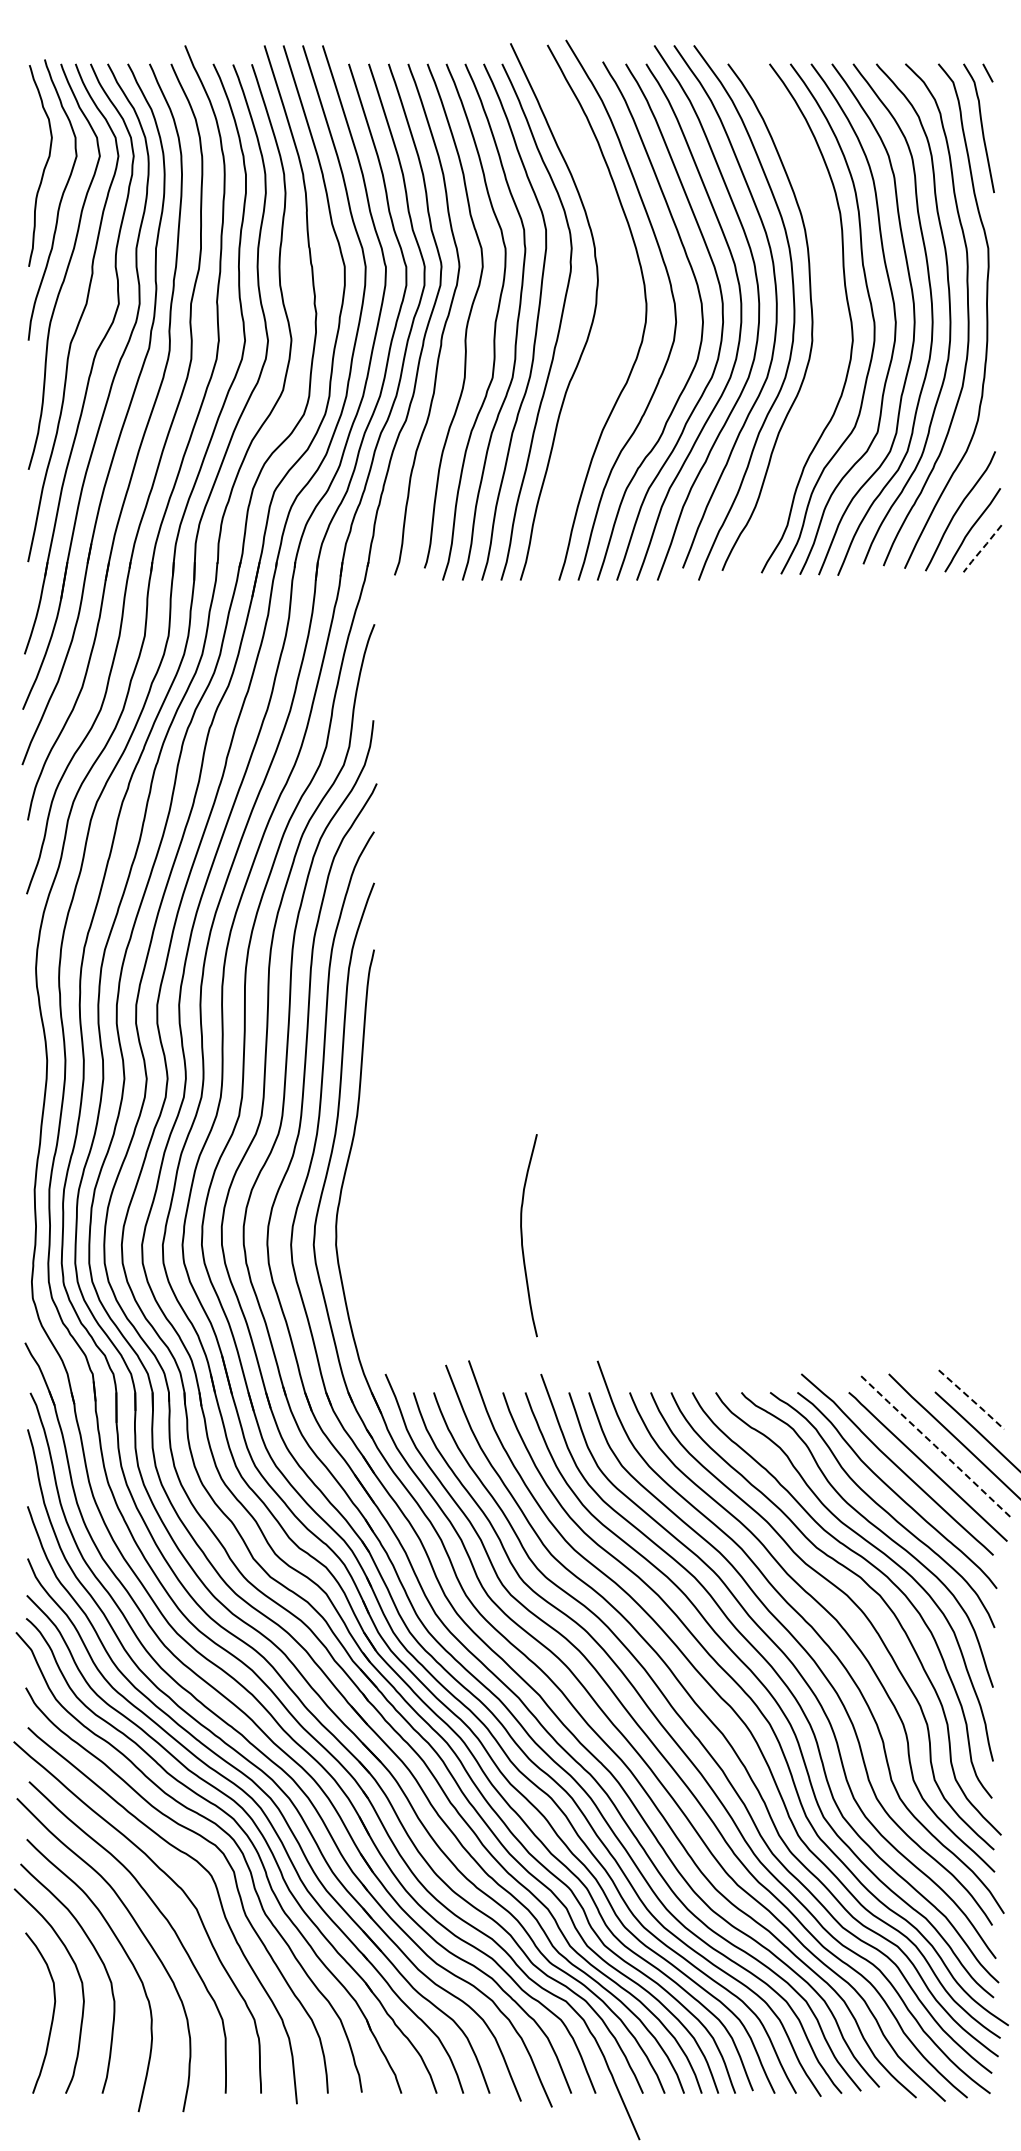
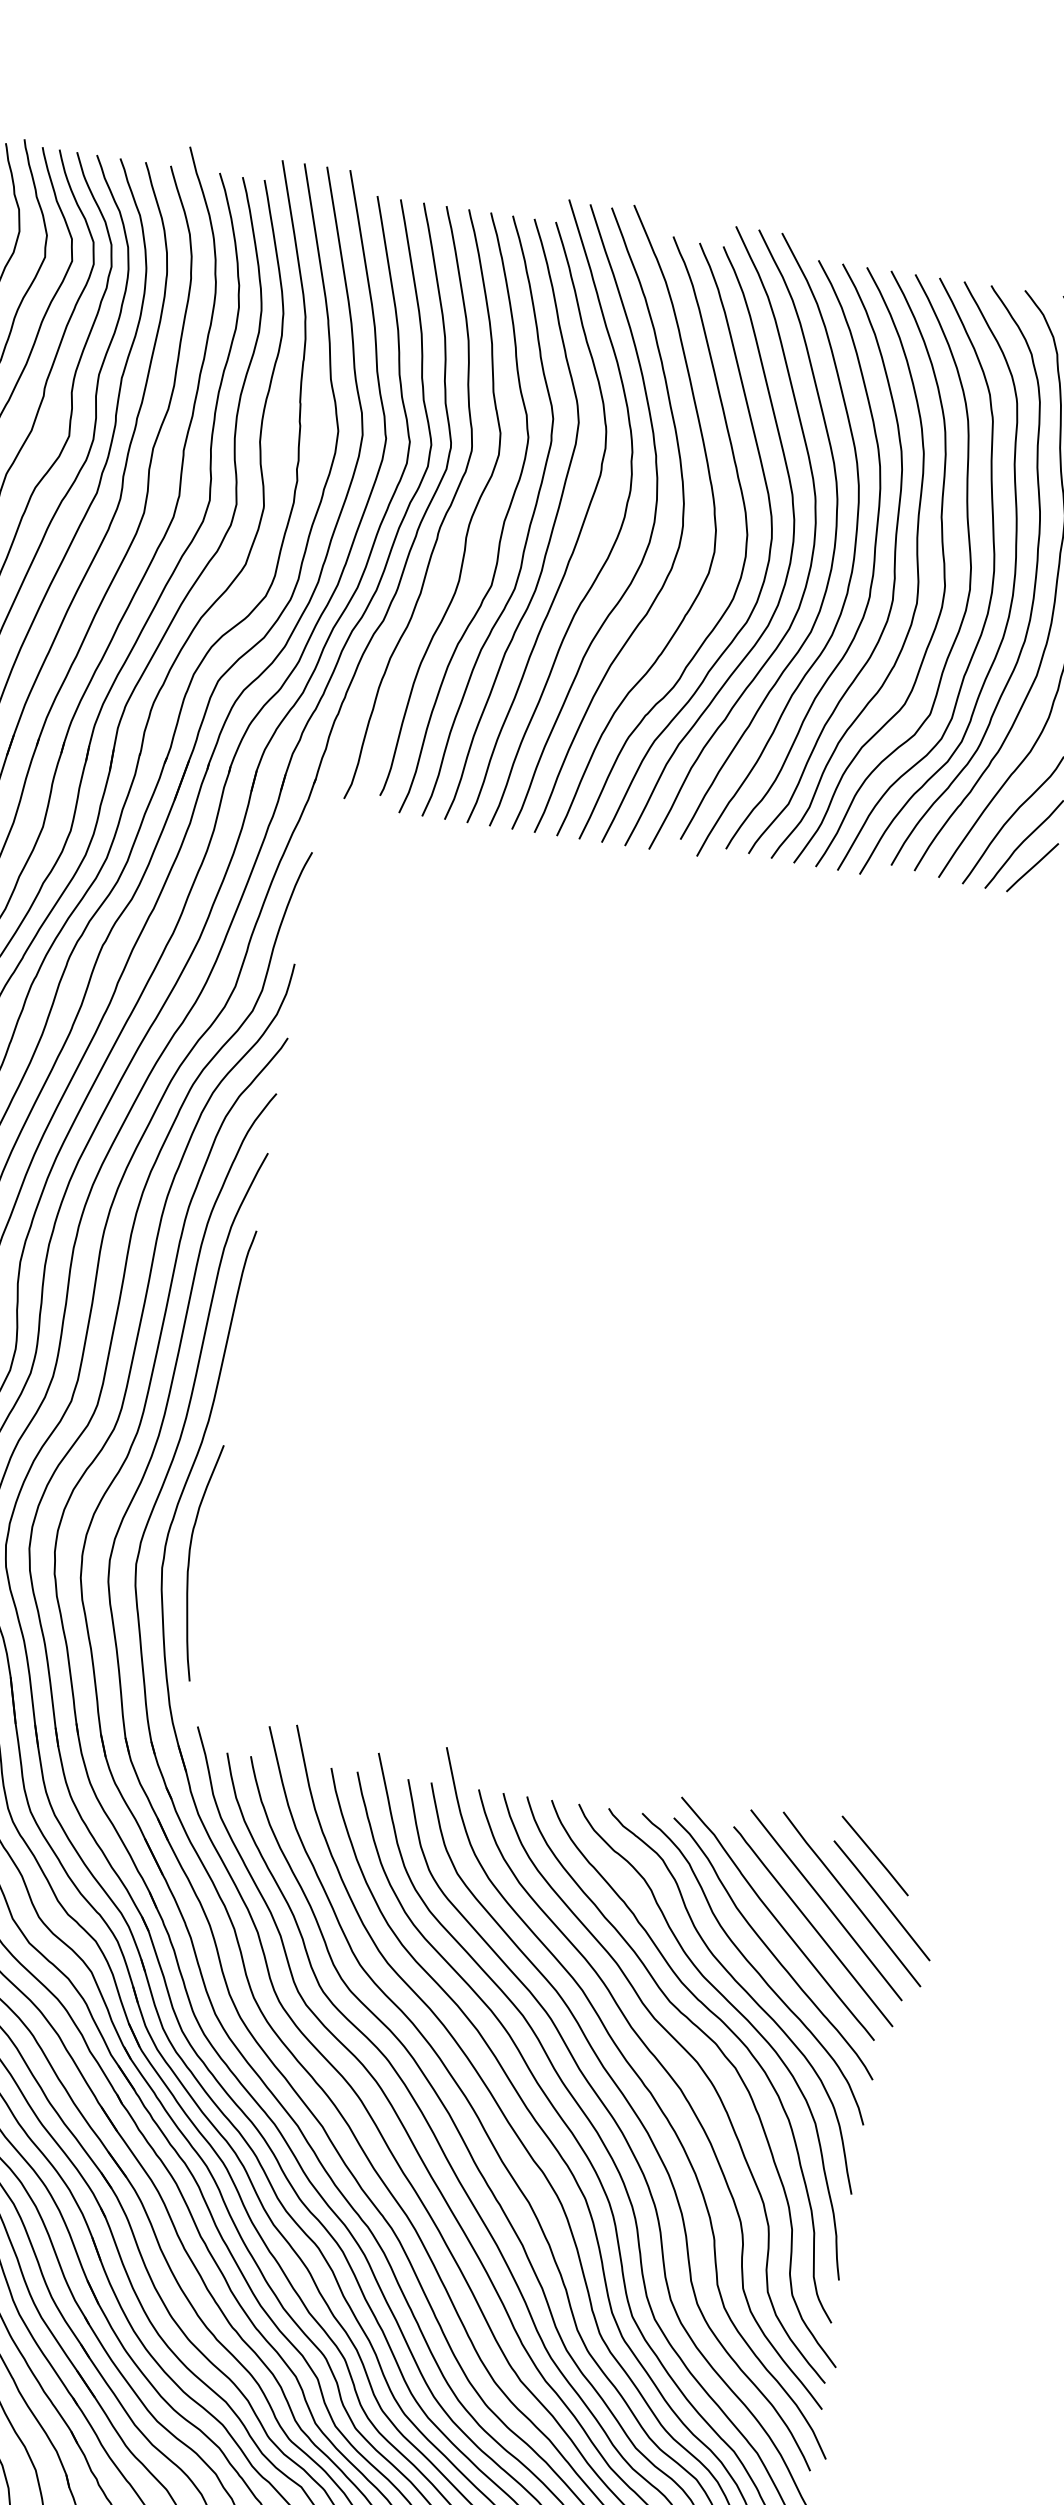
curve: (828, 312) -> (893, 566), added
curve: (619, 317) -> (649, 536), added
line: (982, 548) -> (1032, 867), dashed -> solid
curve: (522, 1235) -> (189, 1560), moved
line: (972, 1400) -> (876, 1856), dashed -> solid
line: (935, 1446) -> (825, 1904), dashed -> solid

